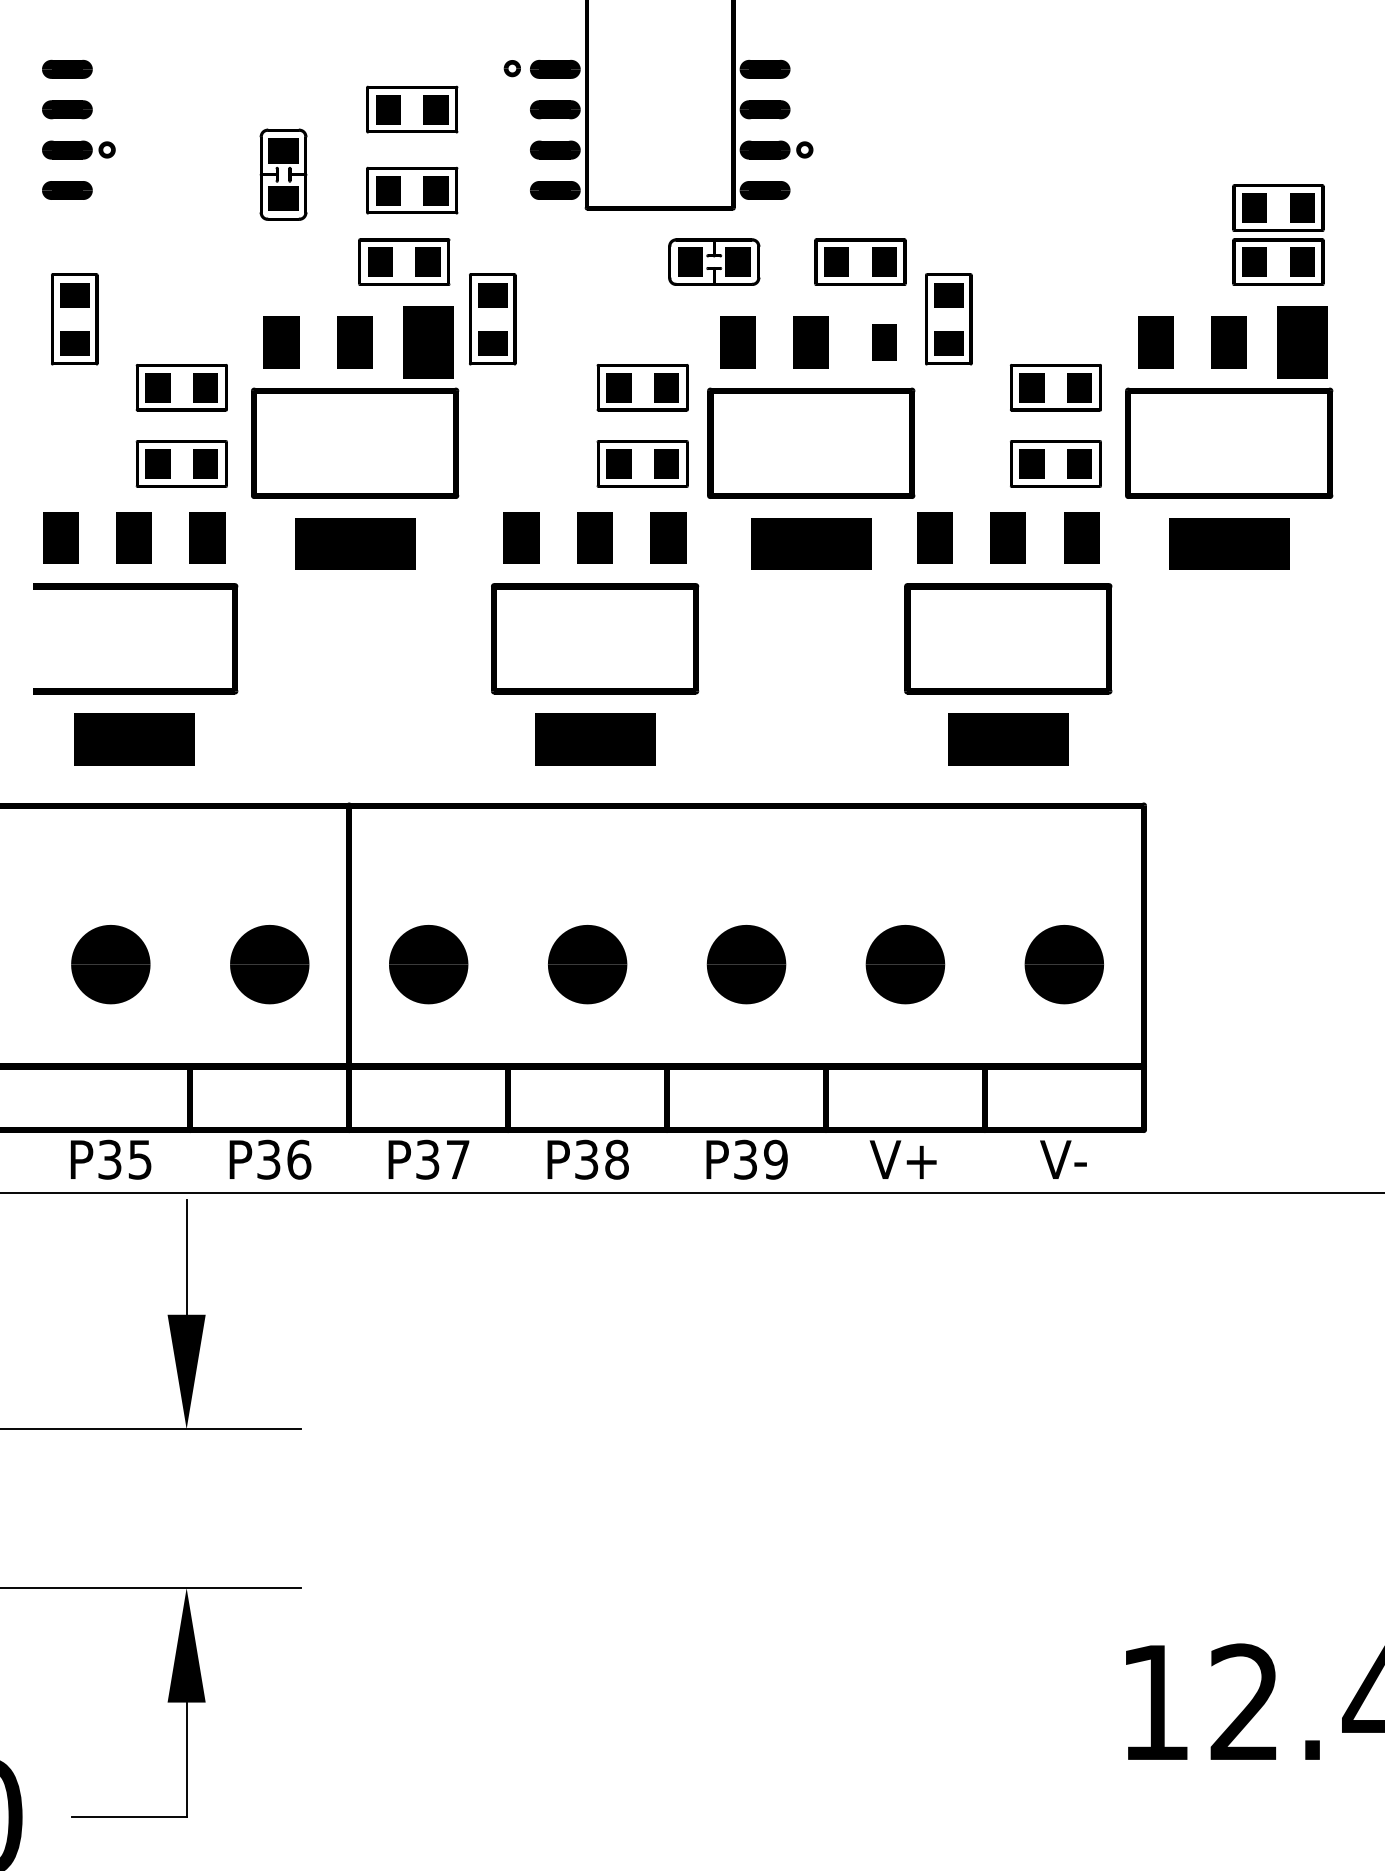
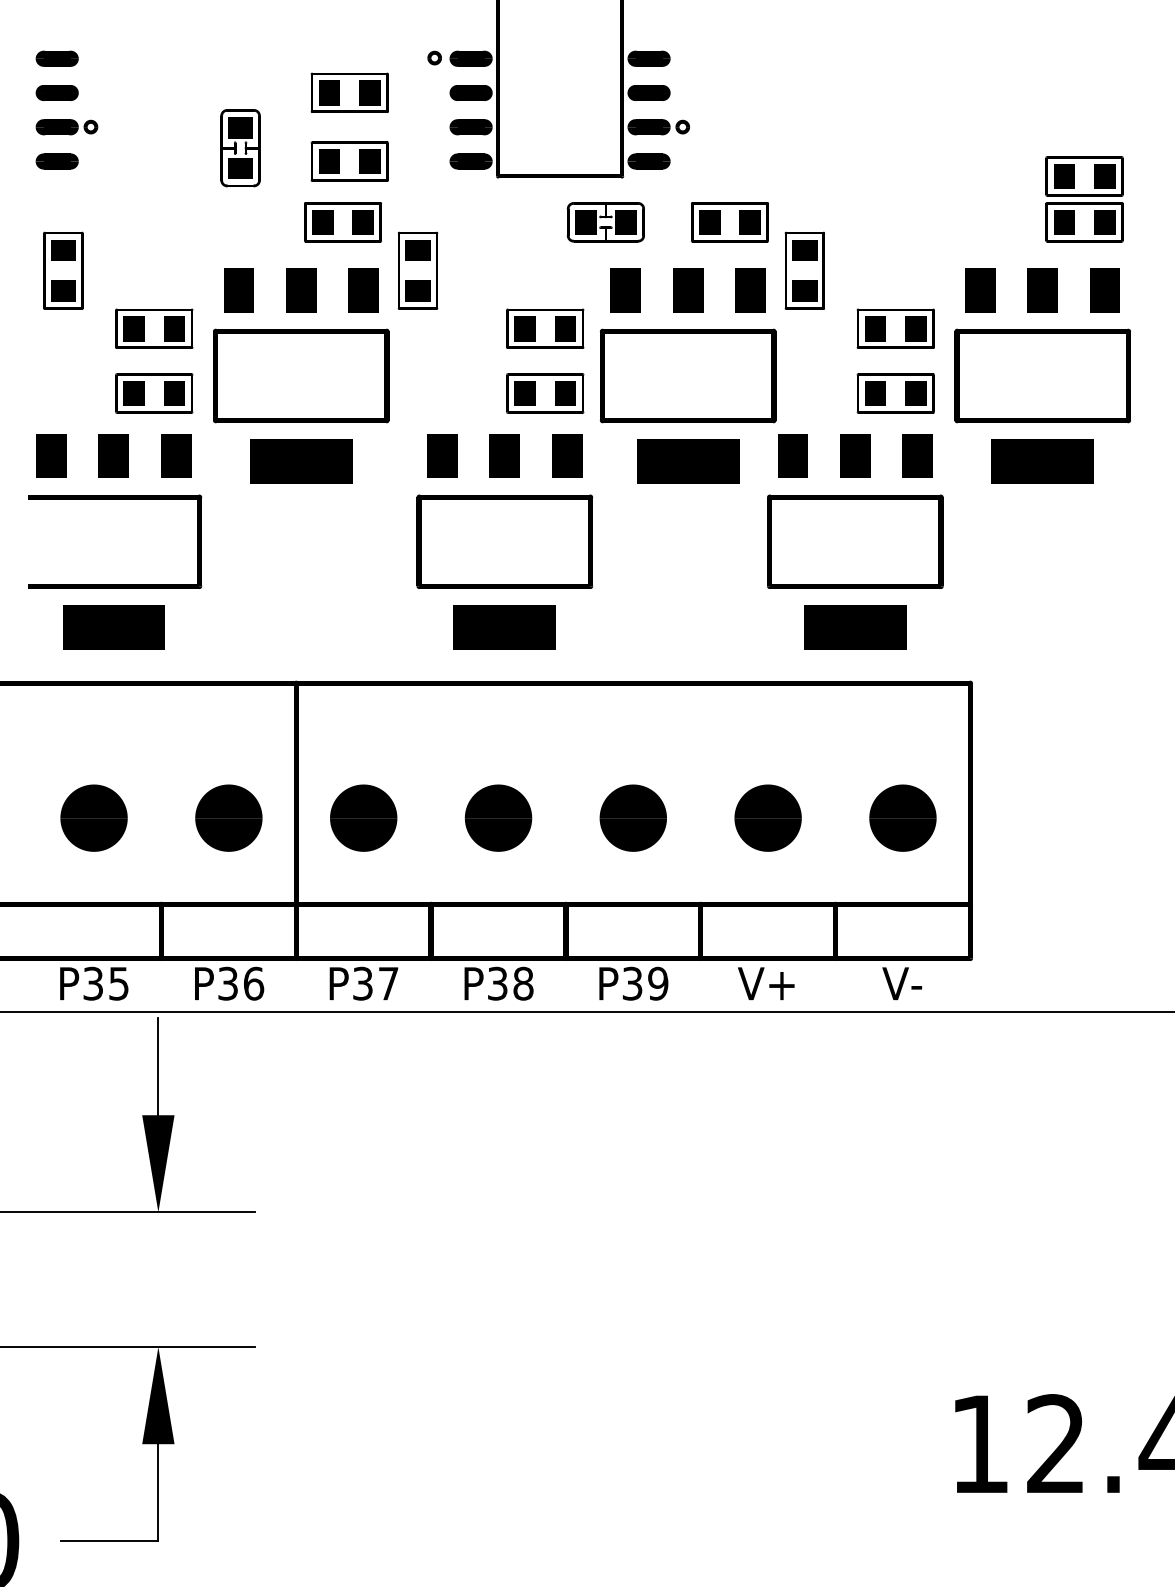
part: (428, 342) -> (363, 290), size x0.71
part: (884, 342) -> (750, 290), size x1.43
part: (1302, 342) -> (1104, 290), size x0.71

